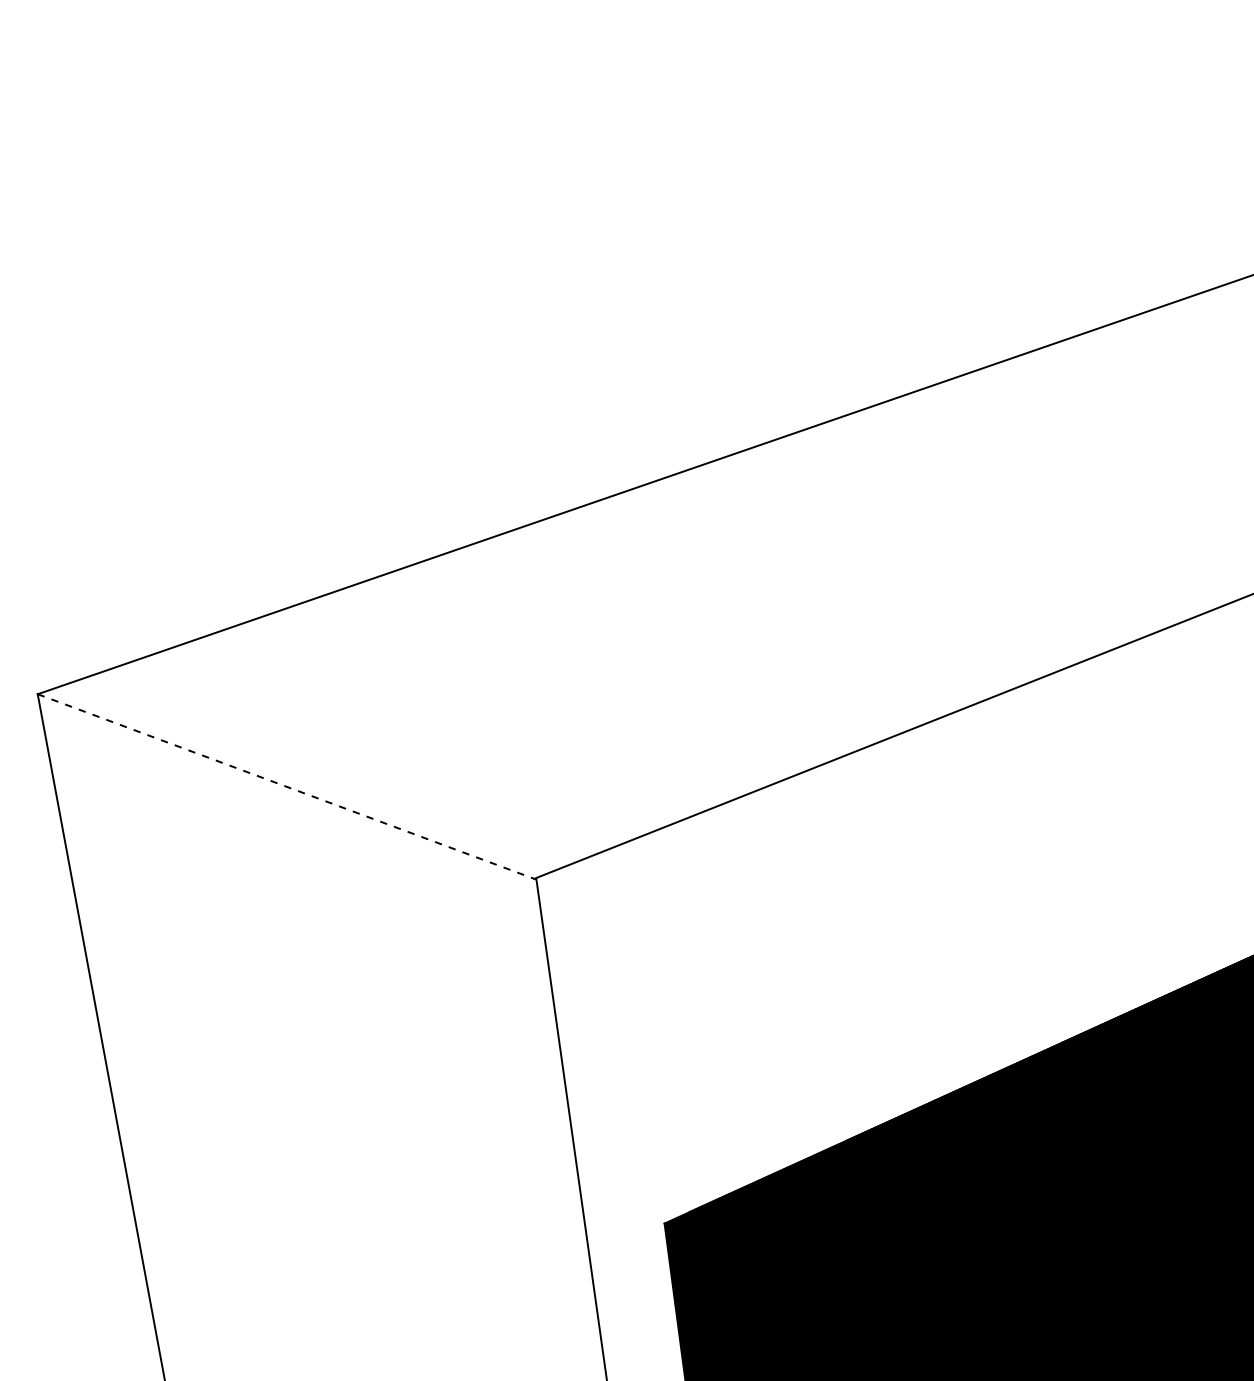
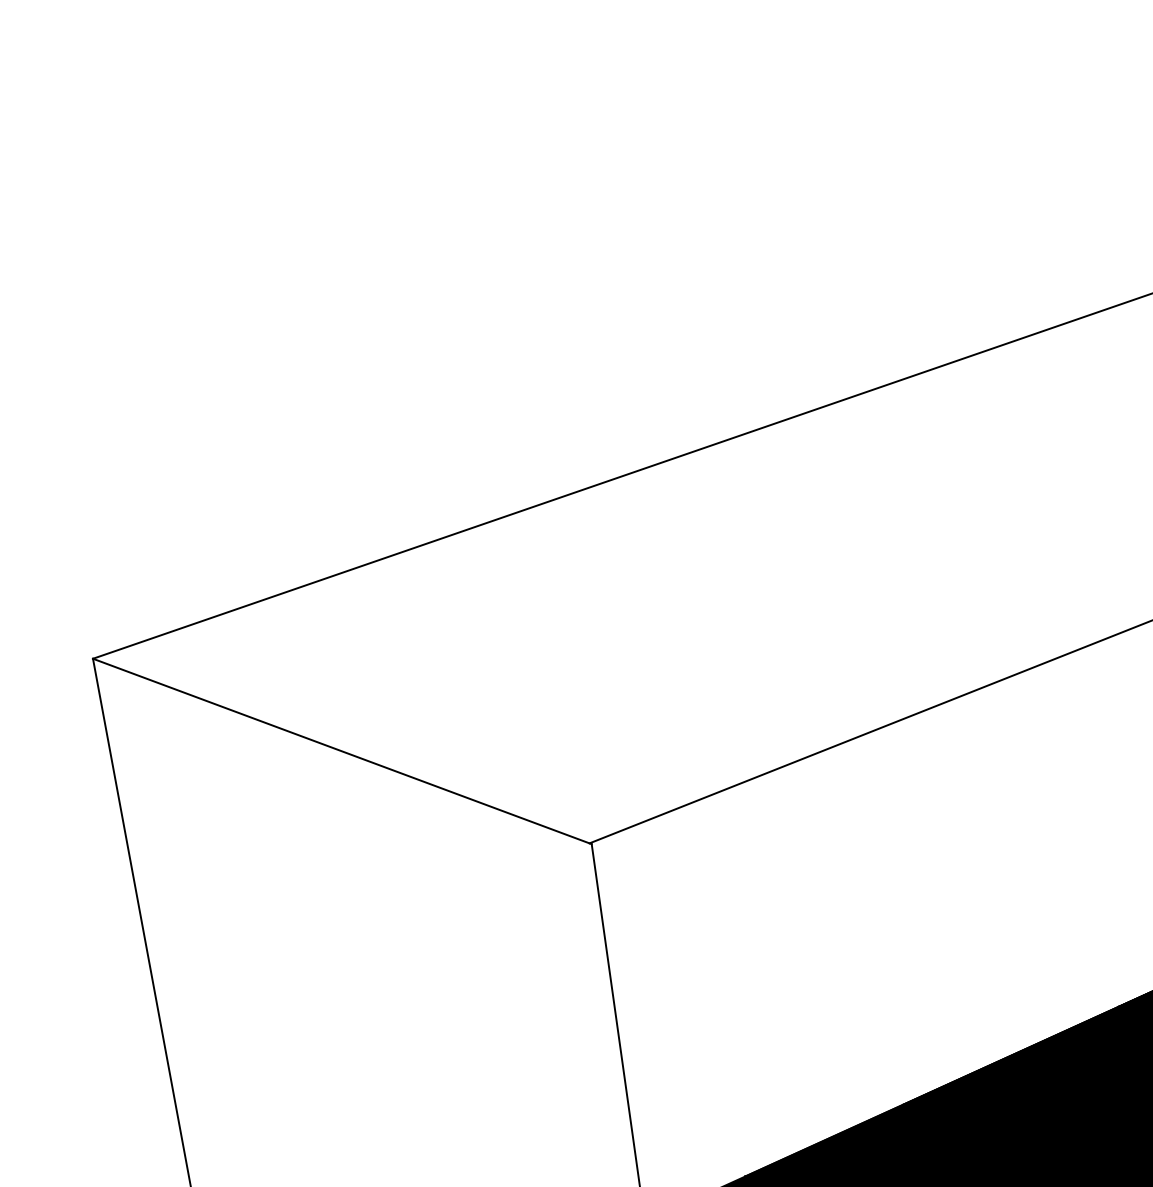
line: (287, 787) -> (342, 752), dashed -> solid

